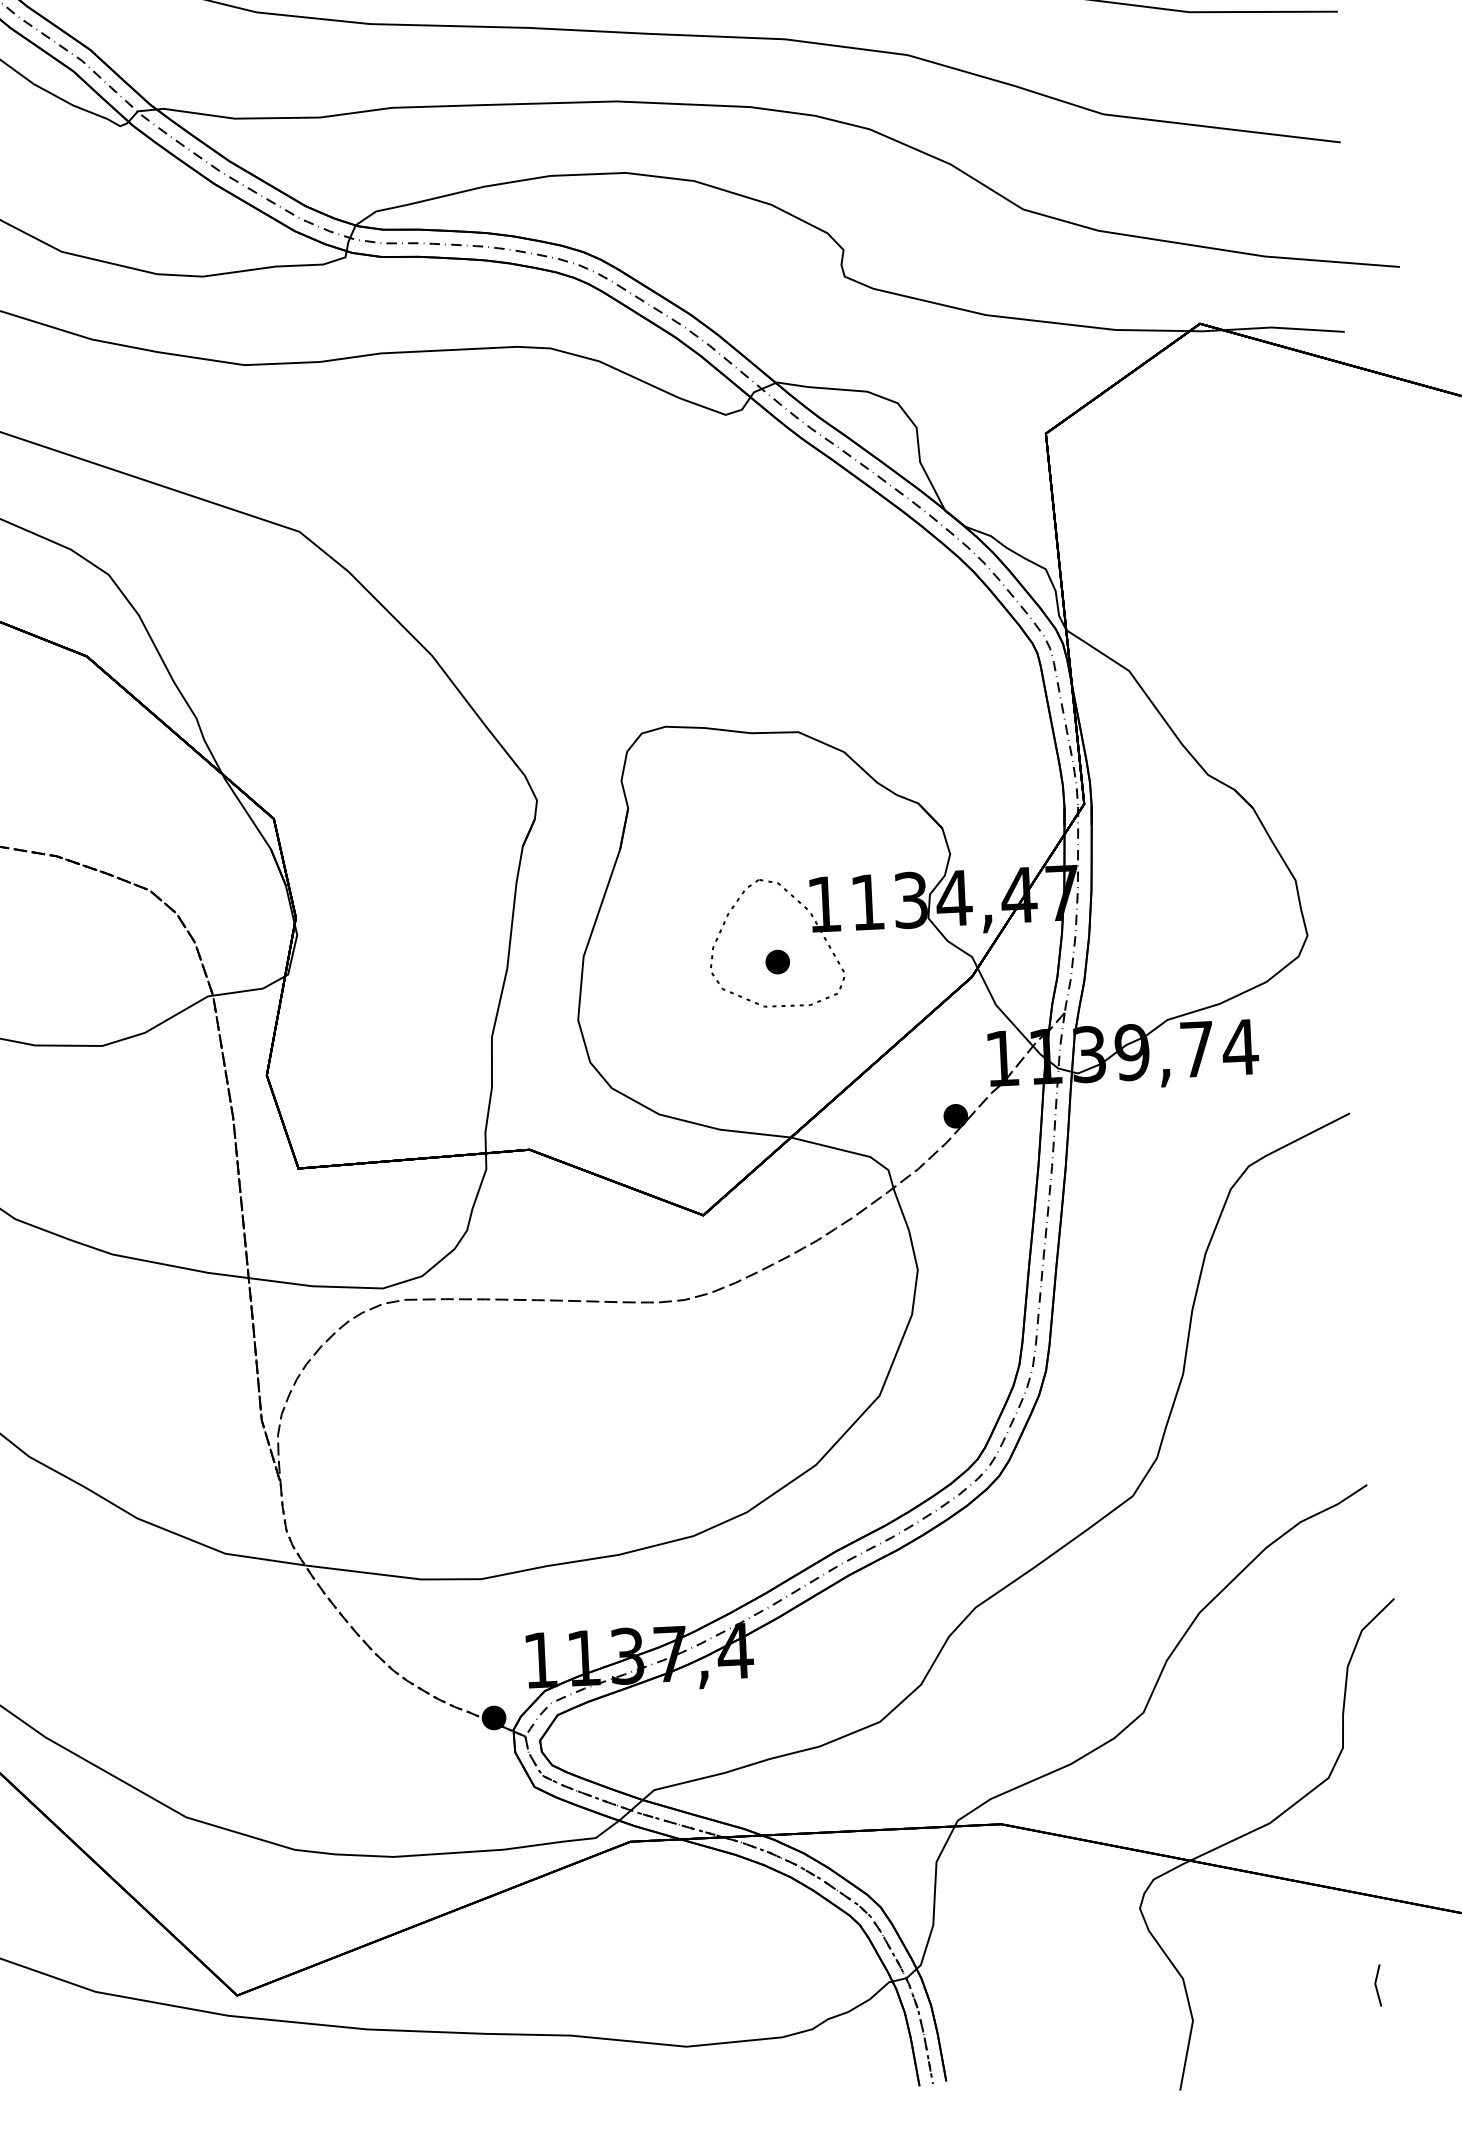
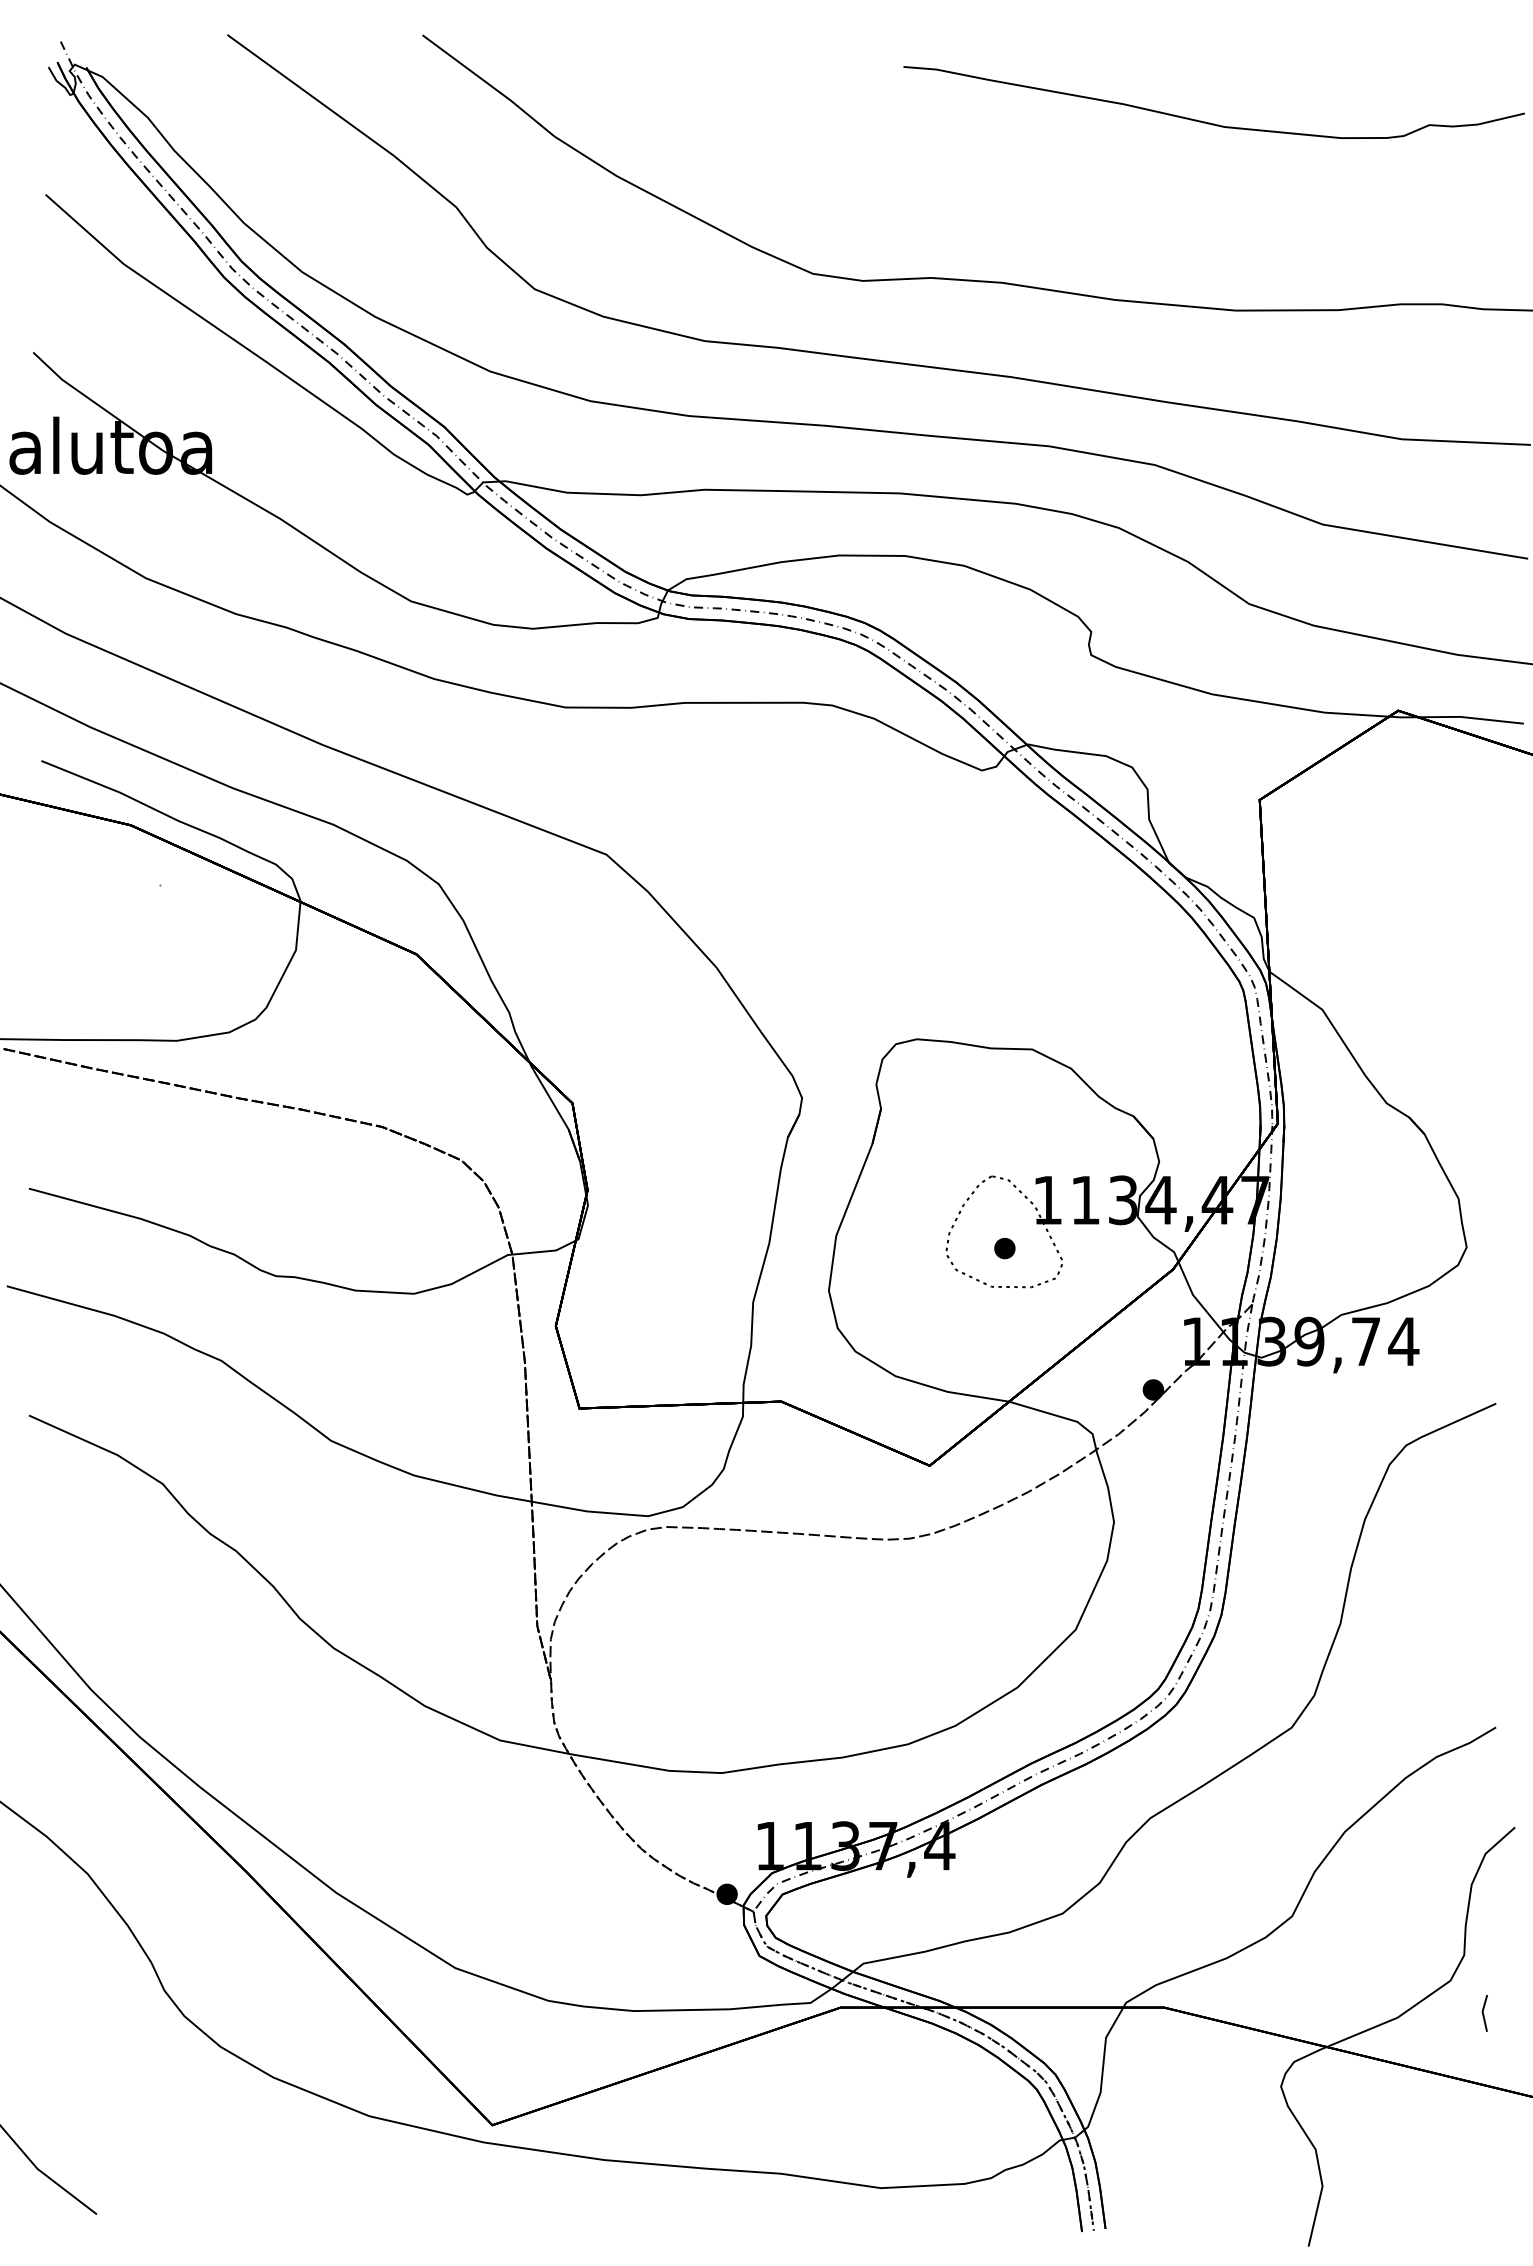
line: (1376, 1985) -> (1483, 2013), moved

